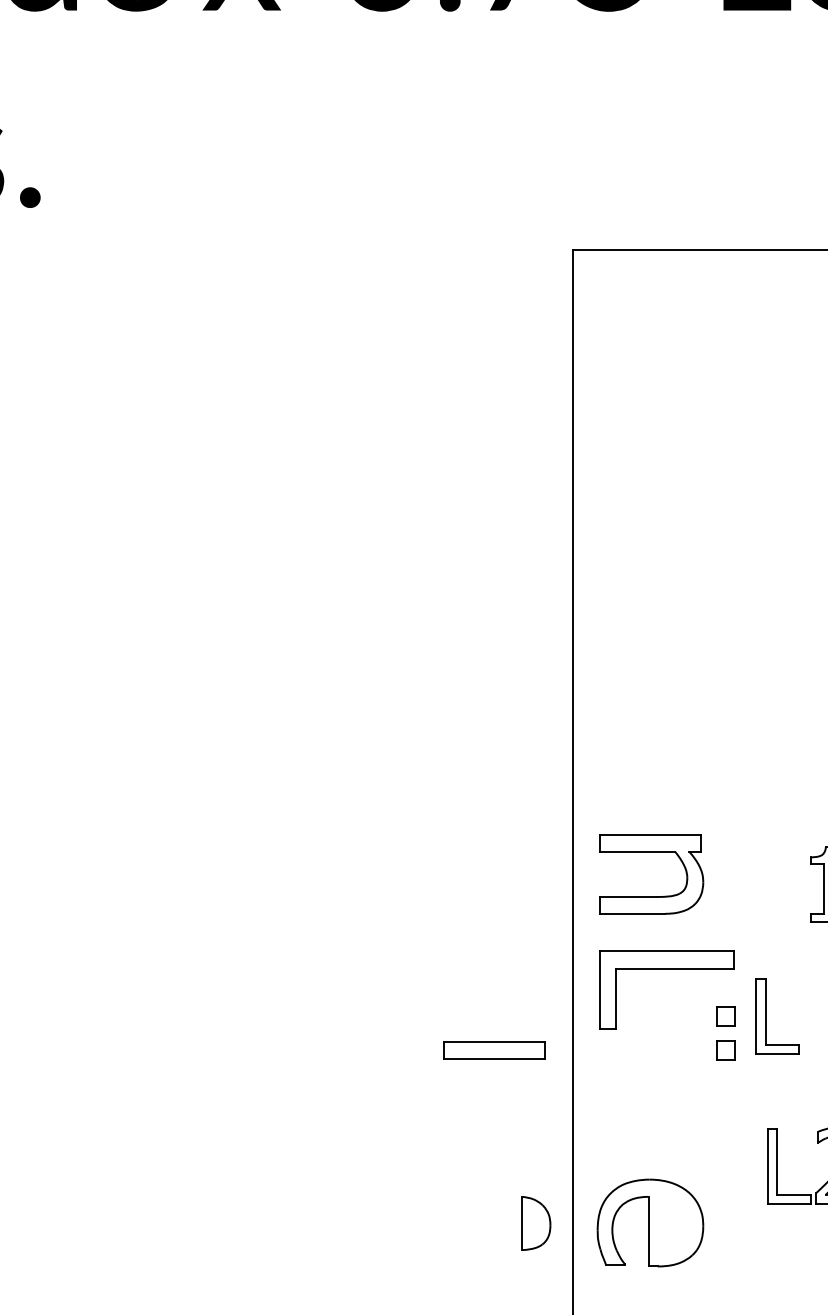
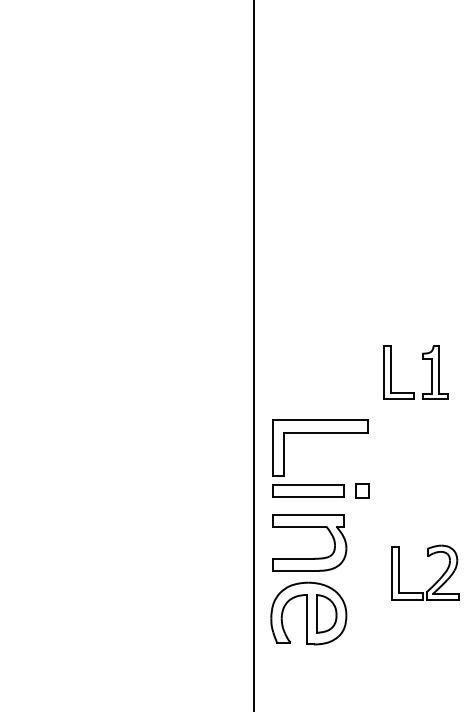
part: (651, 852) -> (309, 527), moved
part: (725, 1016) -> (362, 466), removed
part: (766, 1016) -> (391, 372), moved
part: (494, 1050) -> (308, 490), moved
part: (536, 1223) -> (326, 613), moved

